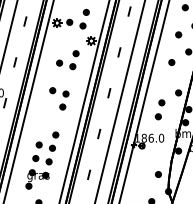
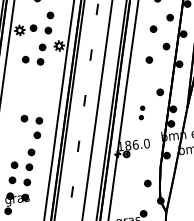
part: (67, 60) -> (34, 55), moved
part: (59, 98) -> (32, 126), moved
part: (159, 109) -> (141, 112), size x0.6

